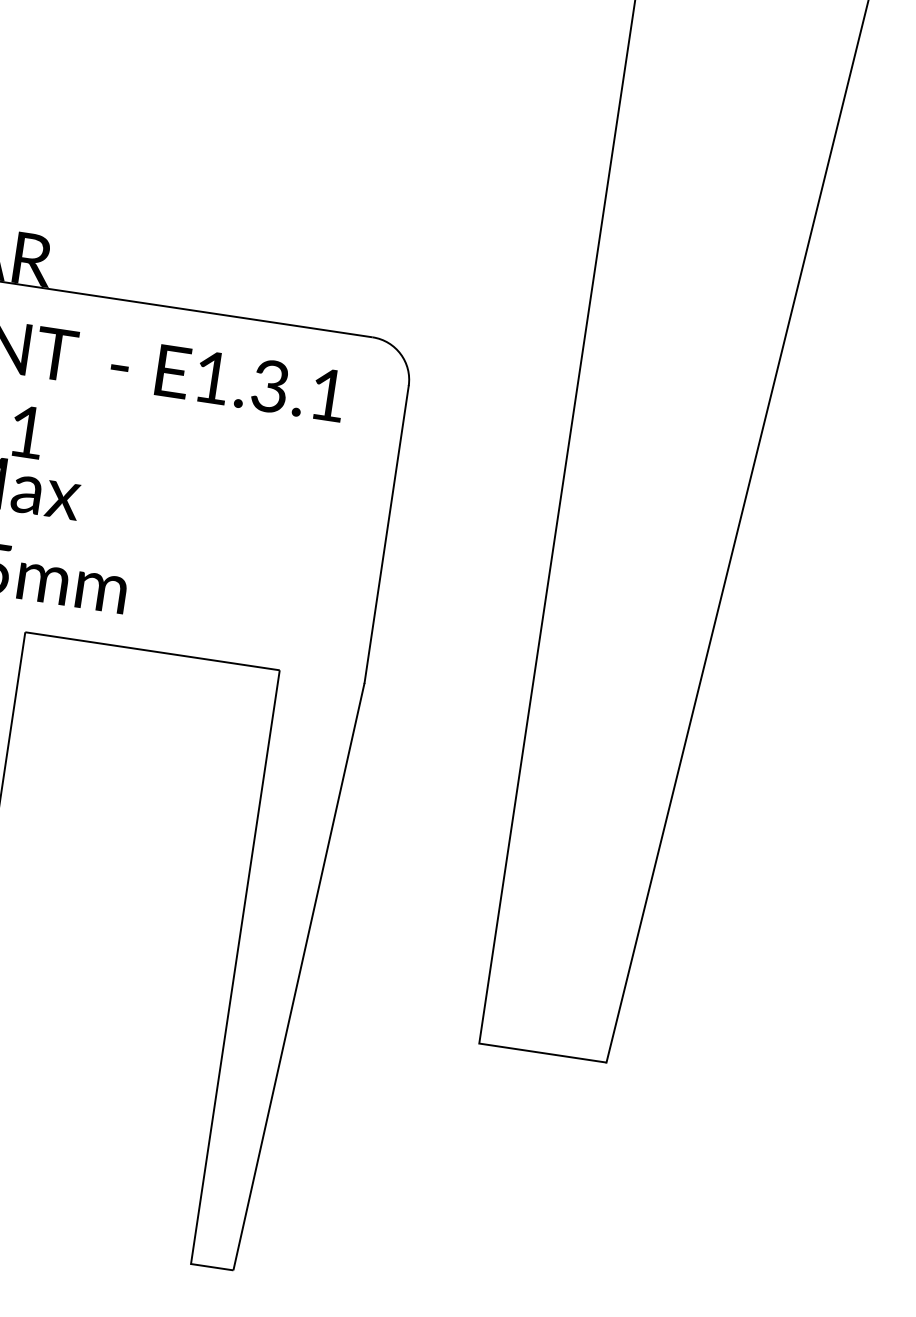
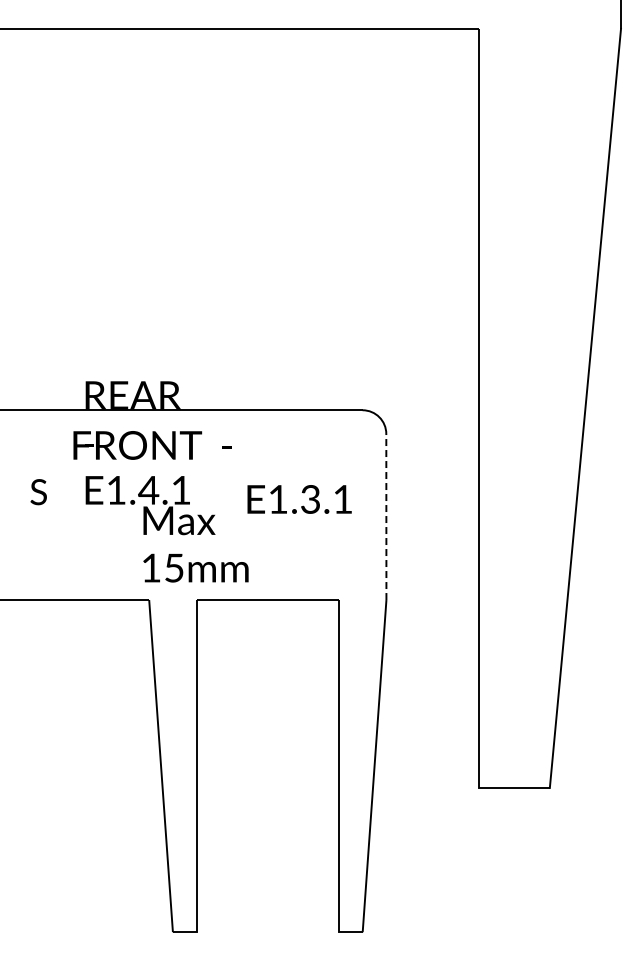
text: (250, 383) -> (299, 499), moved
line: (387, 533) -> (386, 516), solid -> dashed

